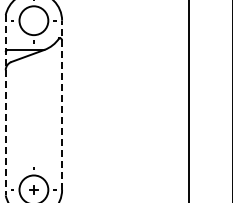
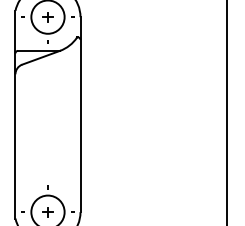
part: (33, 20) -> (47, 16), added
line: (5, 105) -> (15, 114), dashed -> solid
line: (62, 105) -> (80, 114), dashed -> solid

